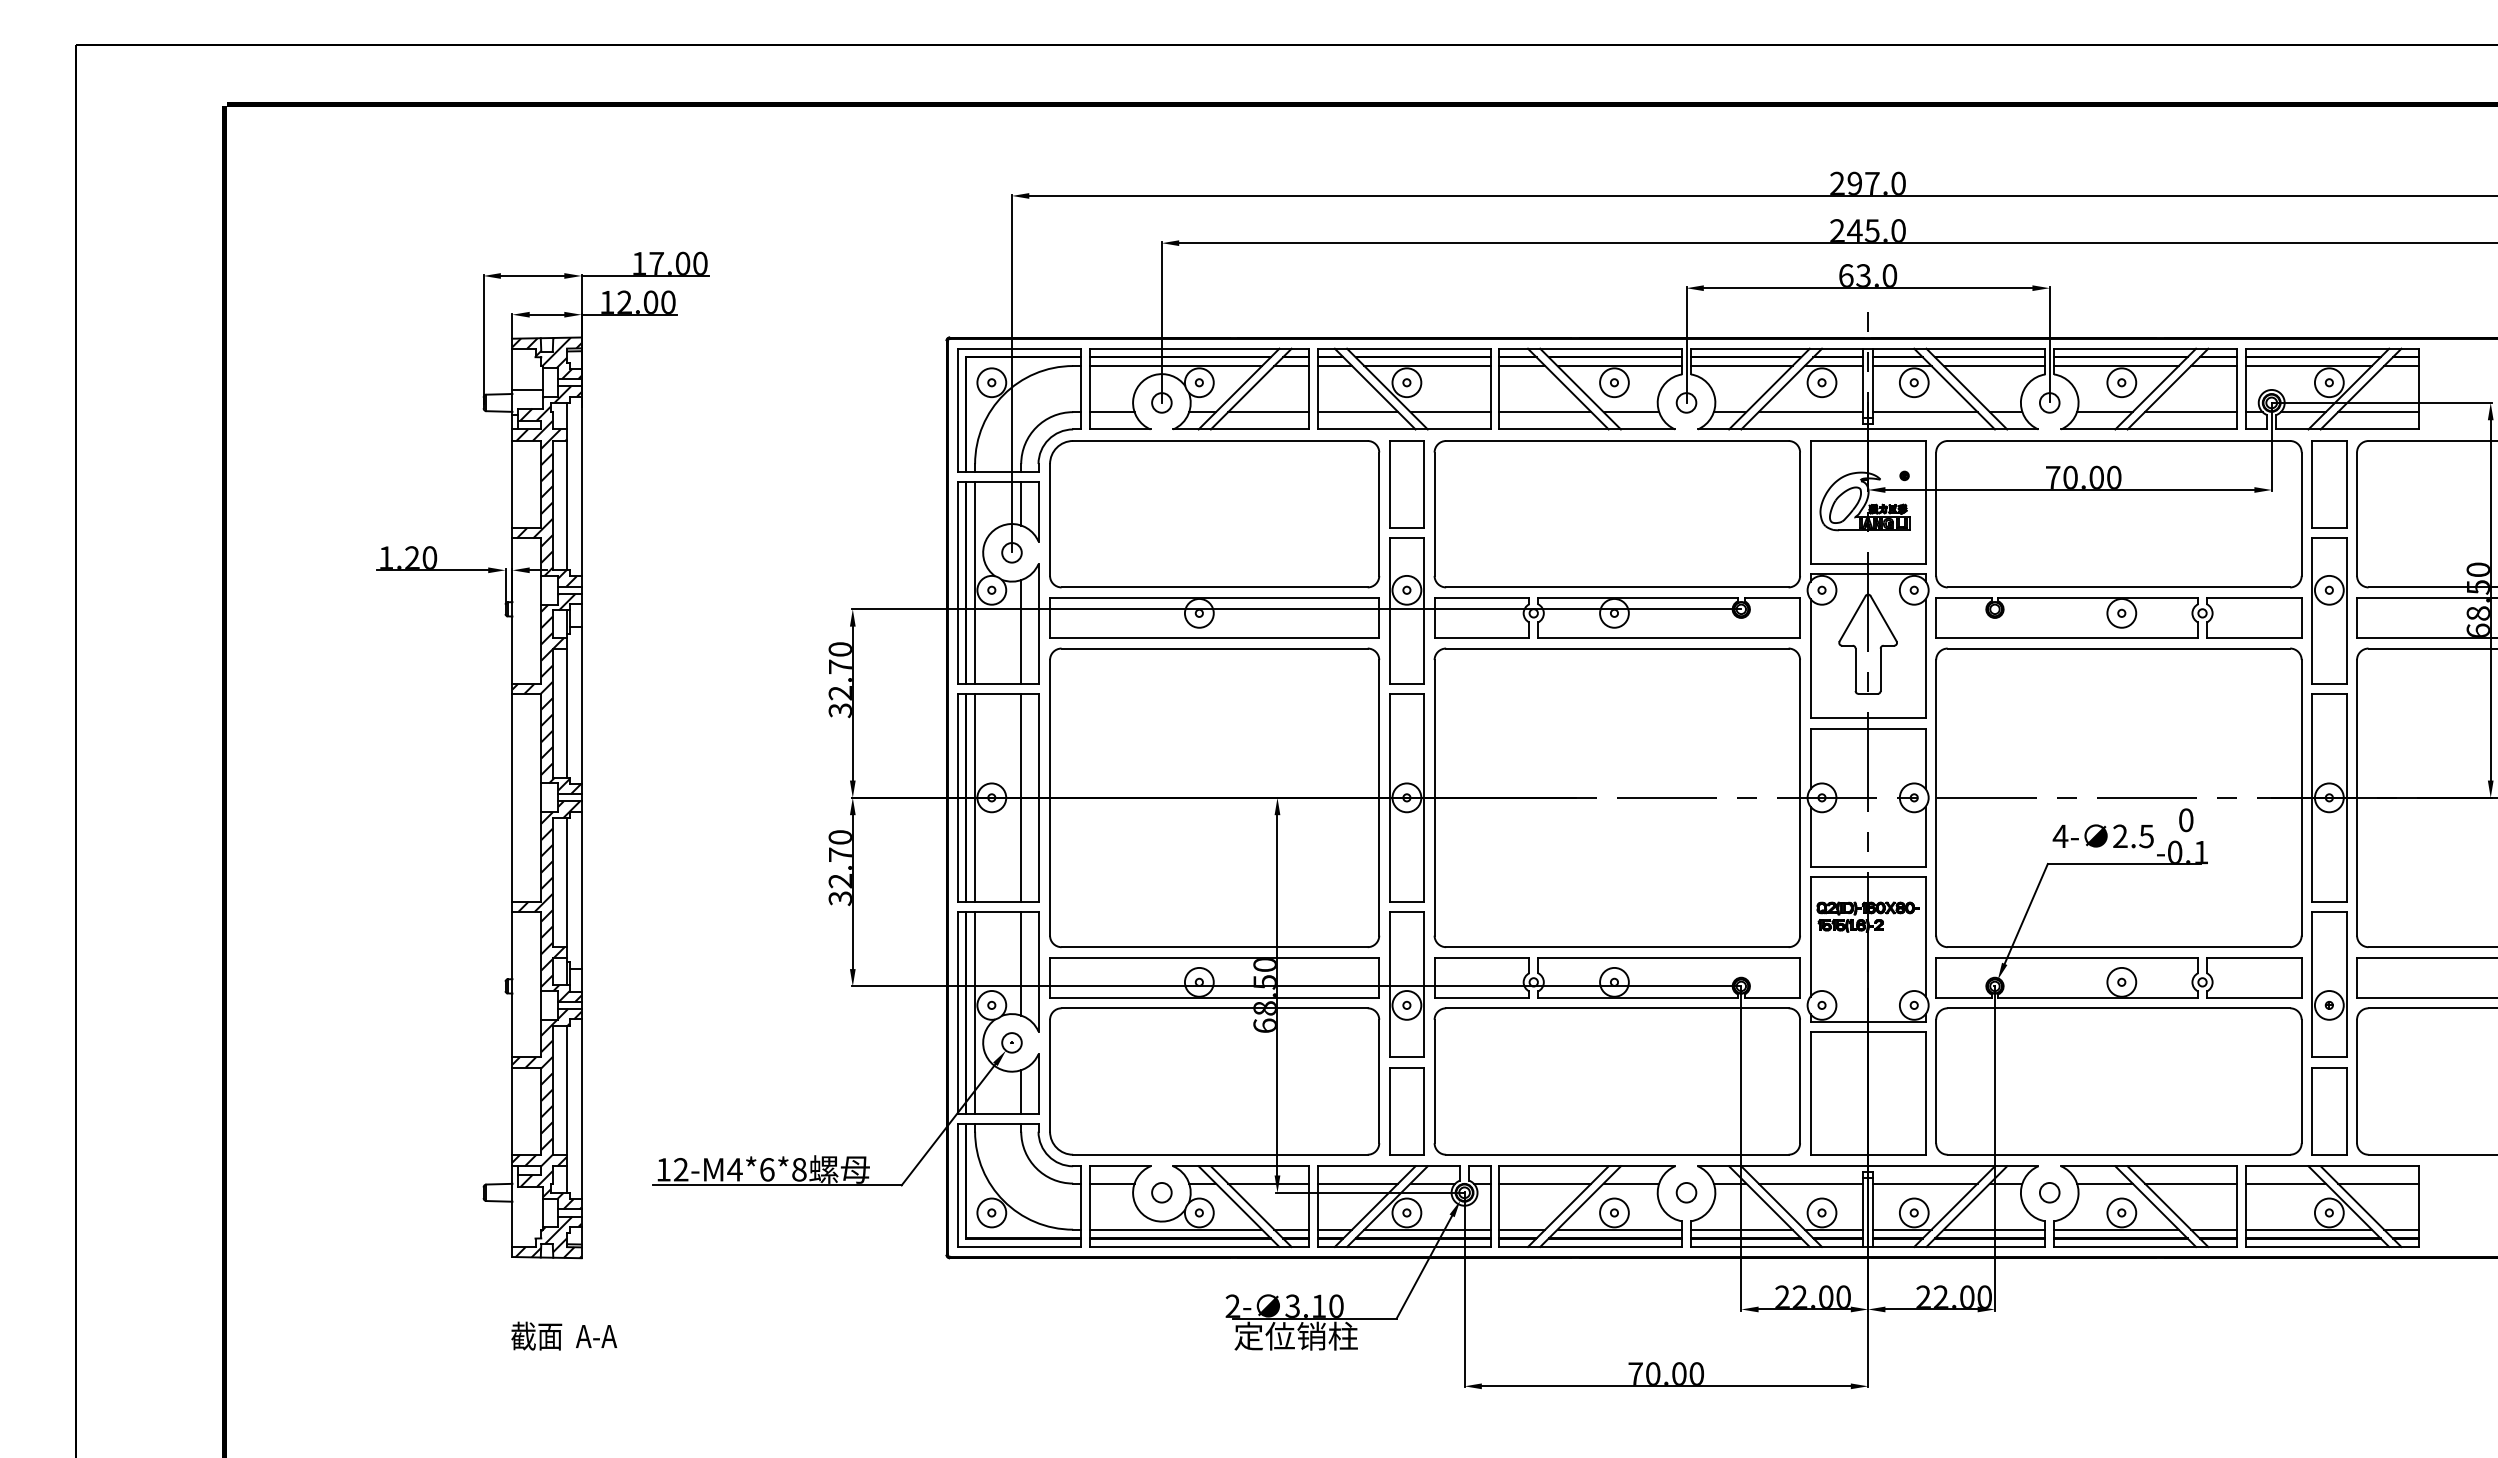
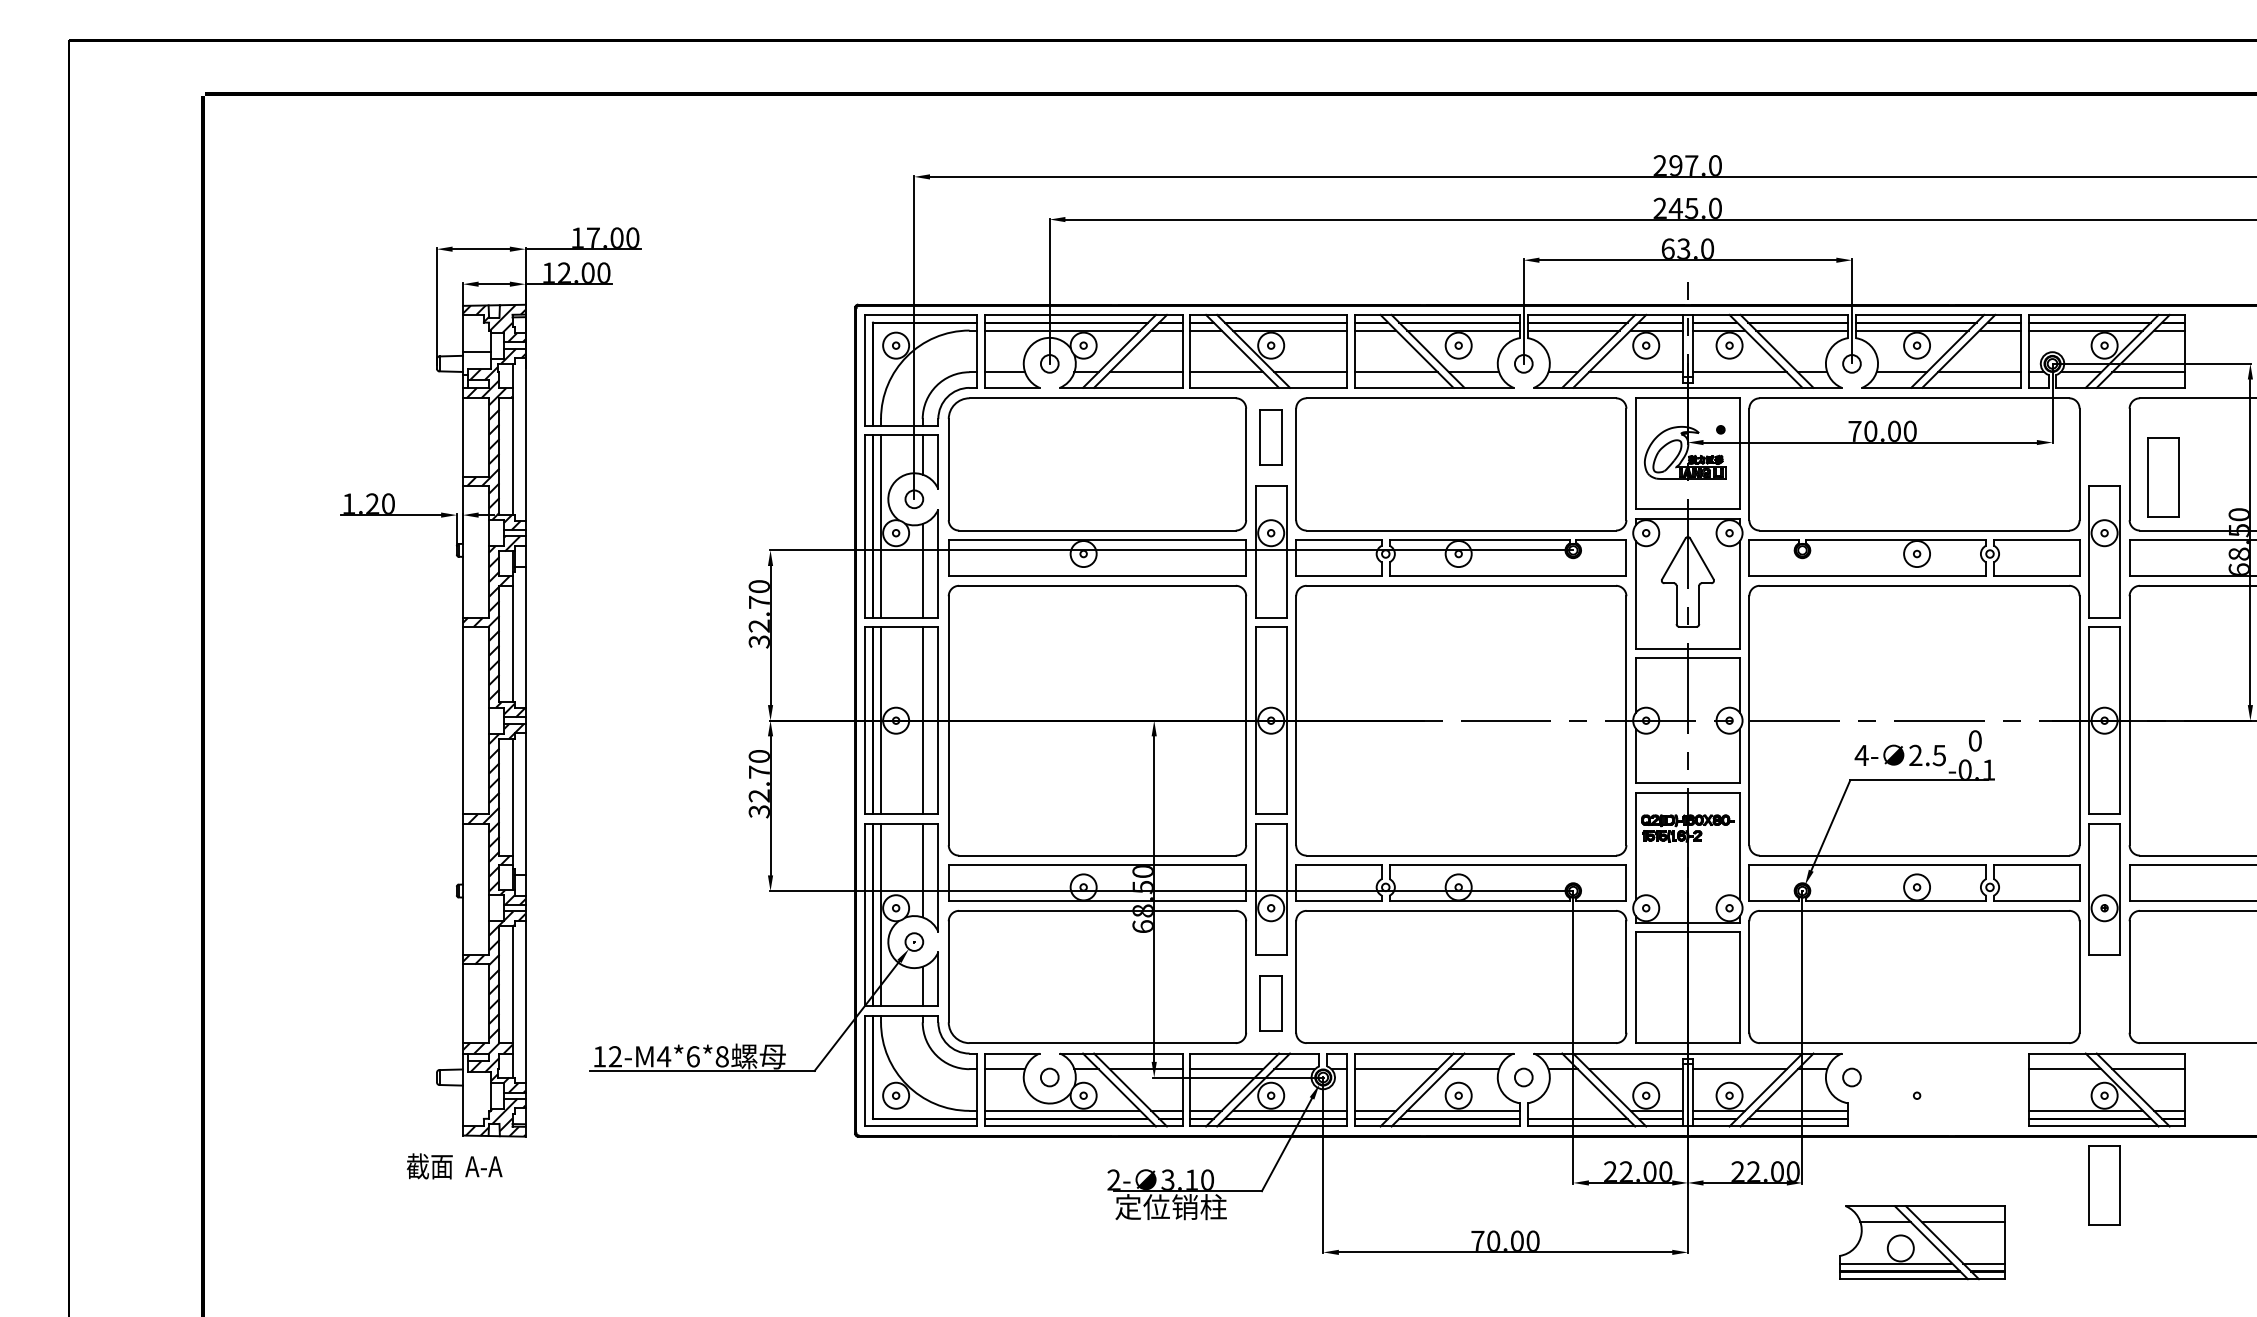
part: (1406, 484) -> (1270, 437), size x0.7
part: (2329, 484) -> (2163, 477), moved
part: (1406, 1111) -> (1270, 1004), size x0.7
part: (2329, 1111) -> (2104, 1185), moved
part: (2145, 1206) -> (1922, 1242), moved
line: (1741, 1229) -> (1573, 1110), removed
text: (564, 1335) -> (454, 1165), moved

